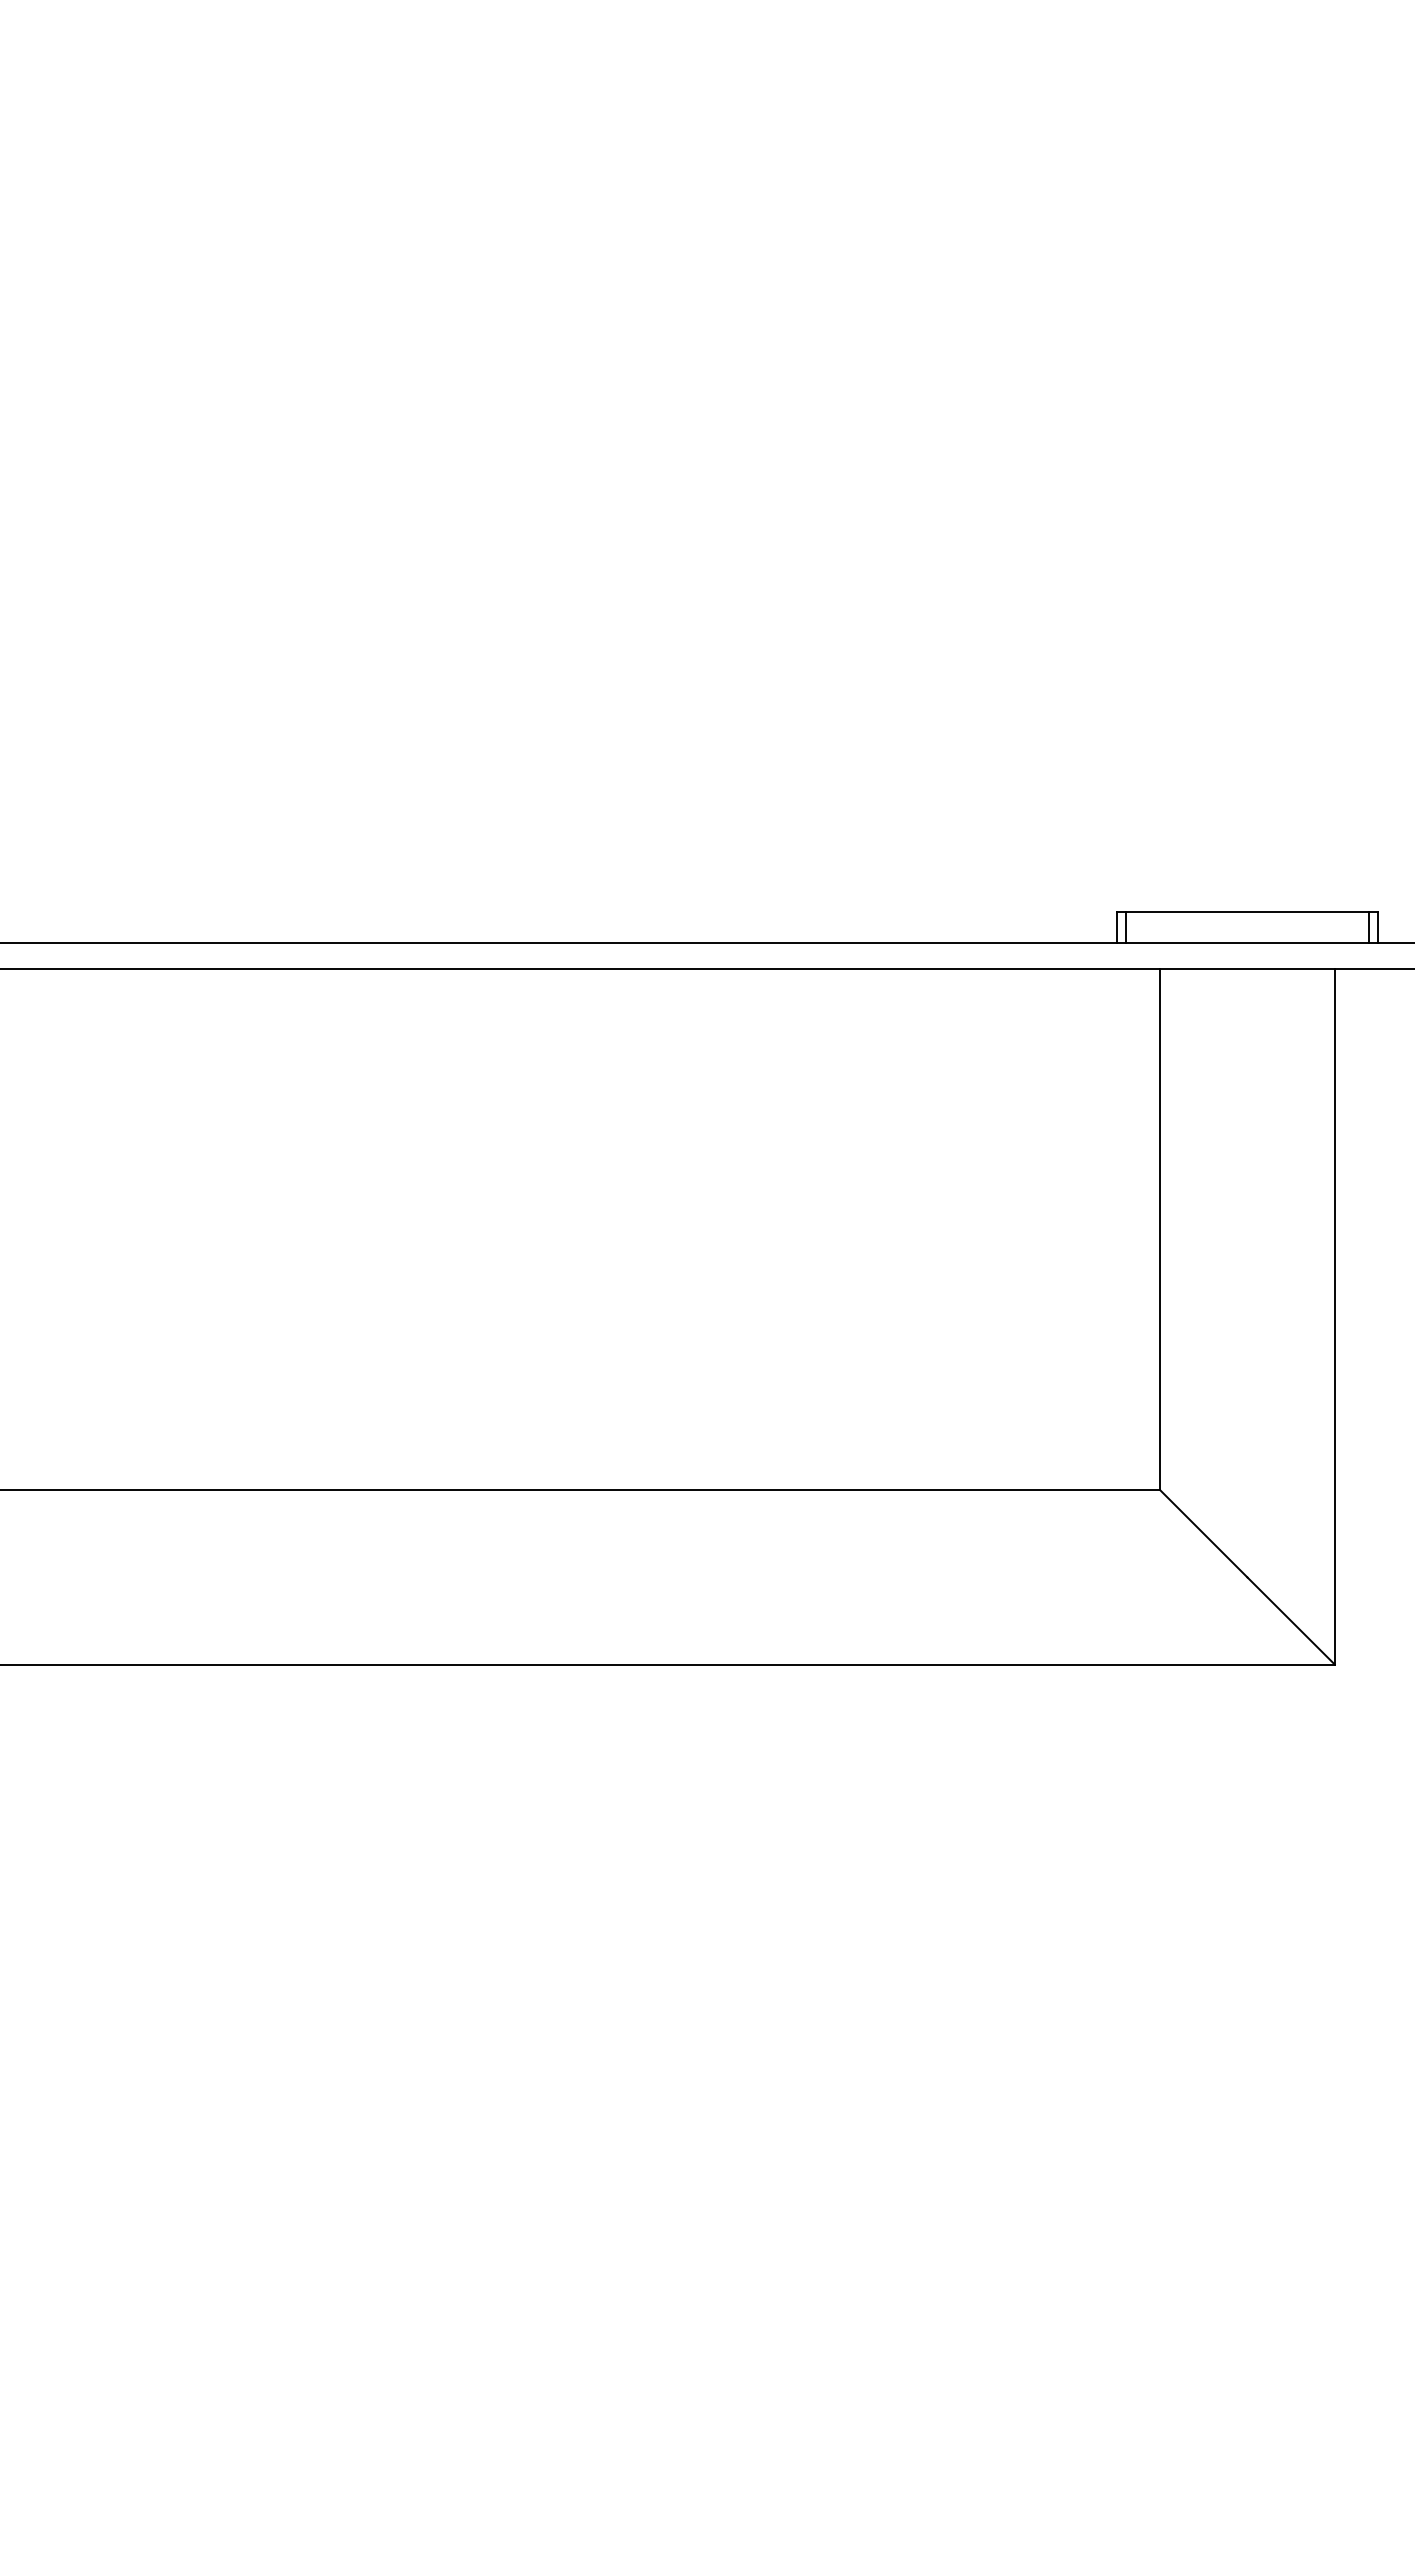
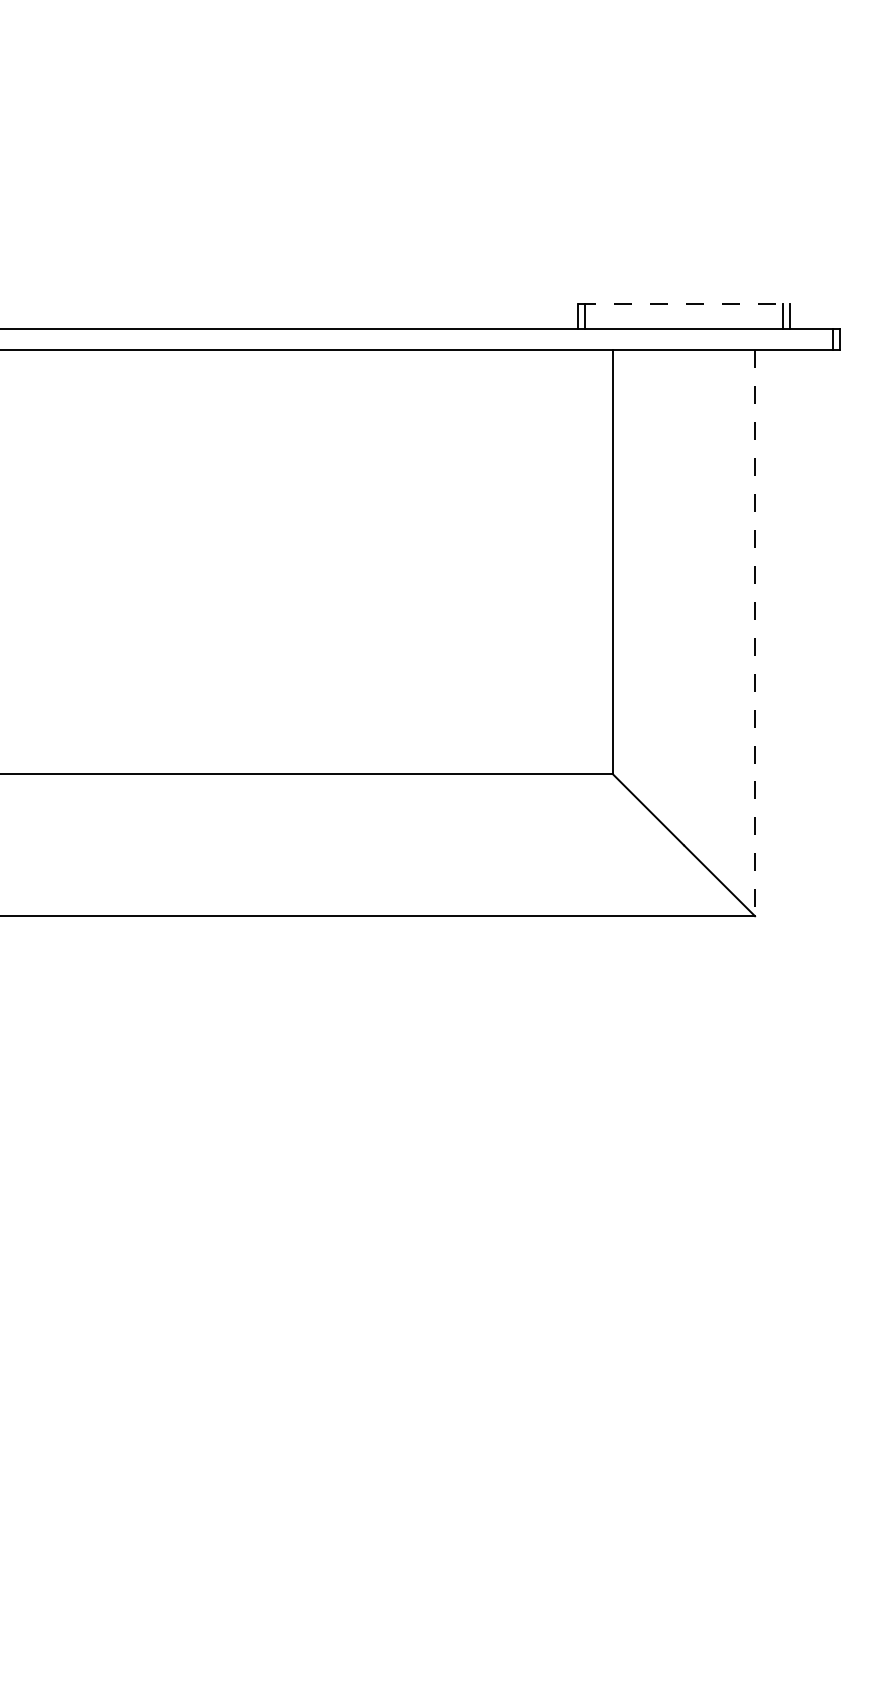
line: (1248, 912) -> (684, 304), solid -> dashed
line: (1334, 1316) -> (754, 633), solid -> dashed

